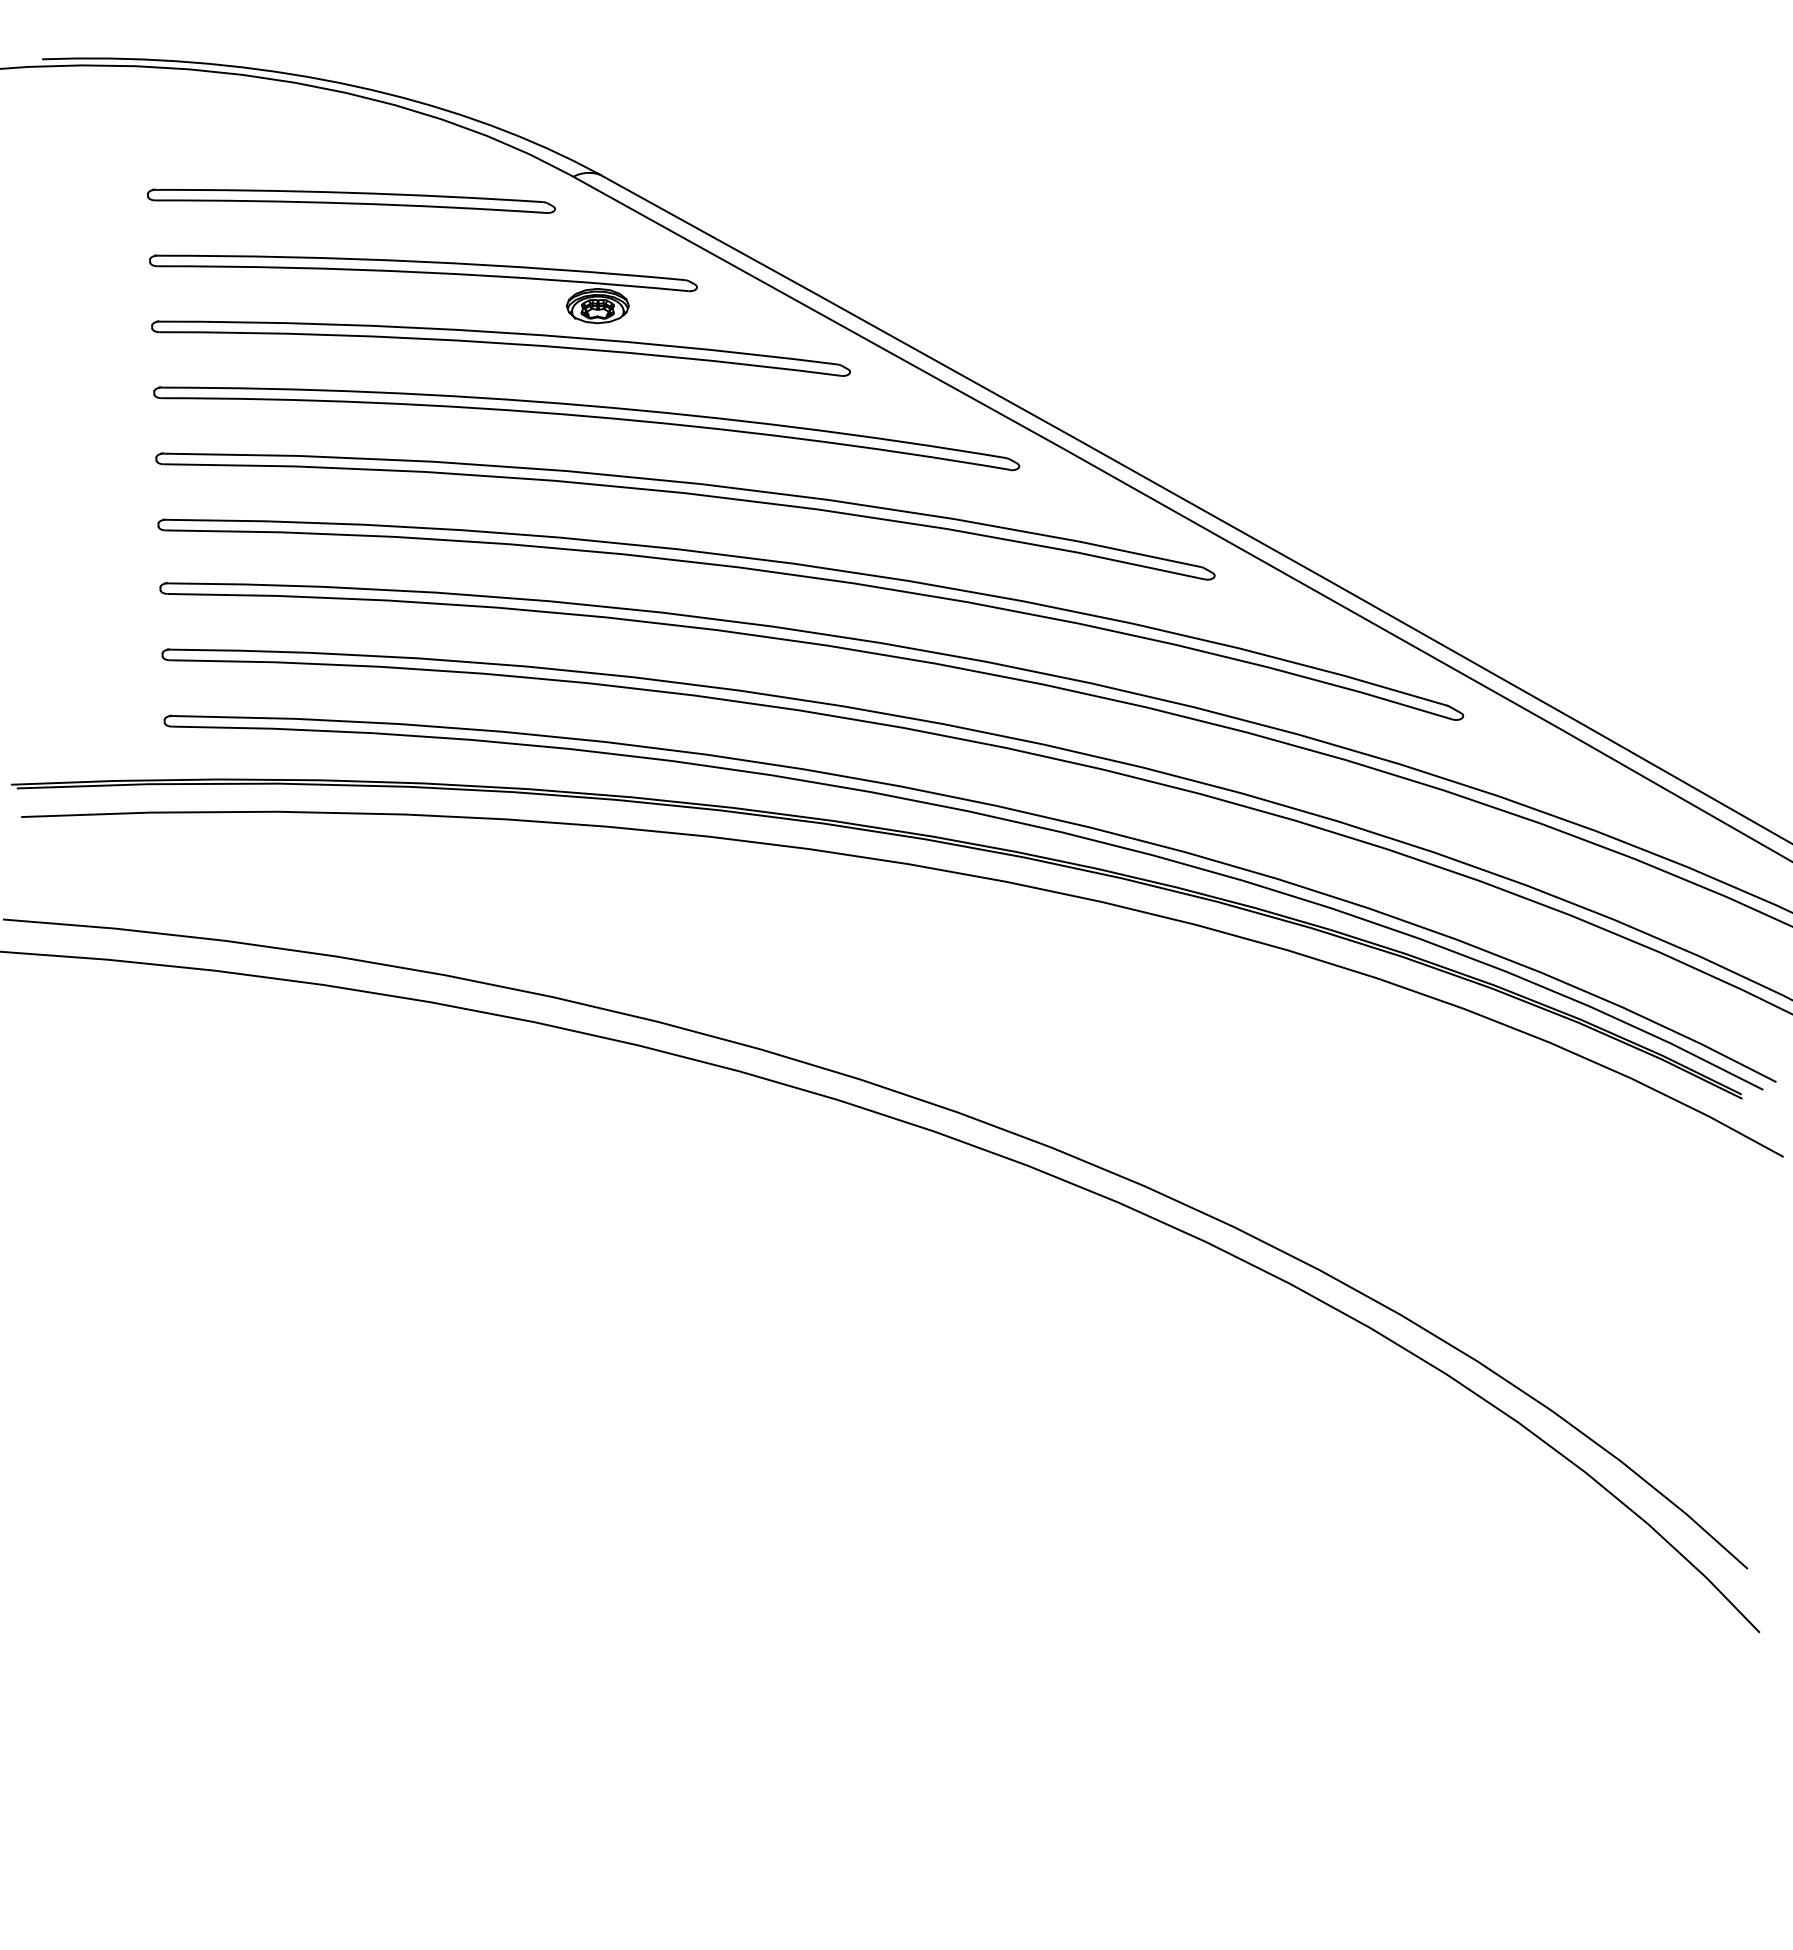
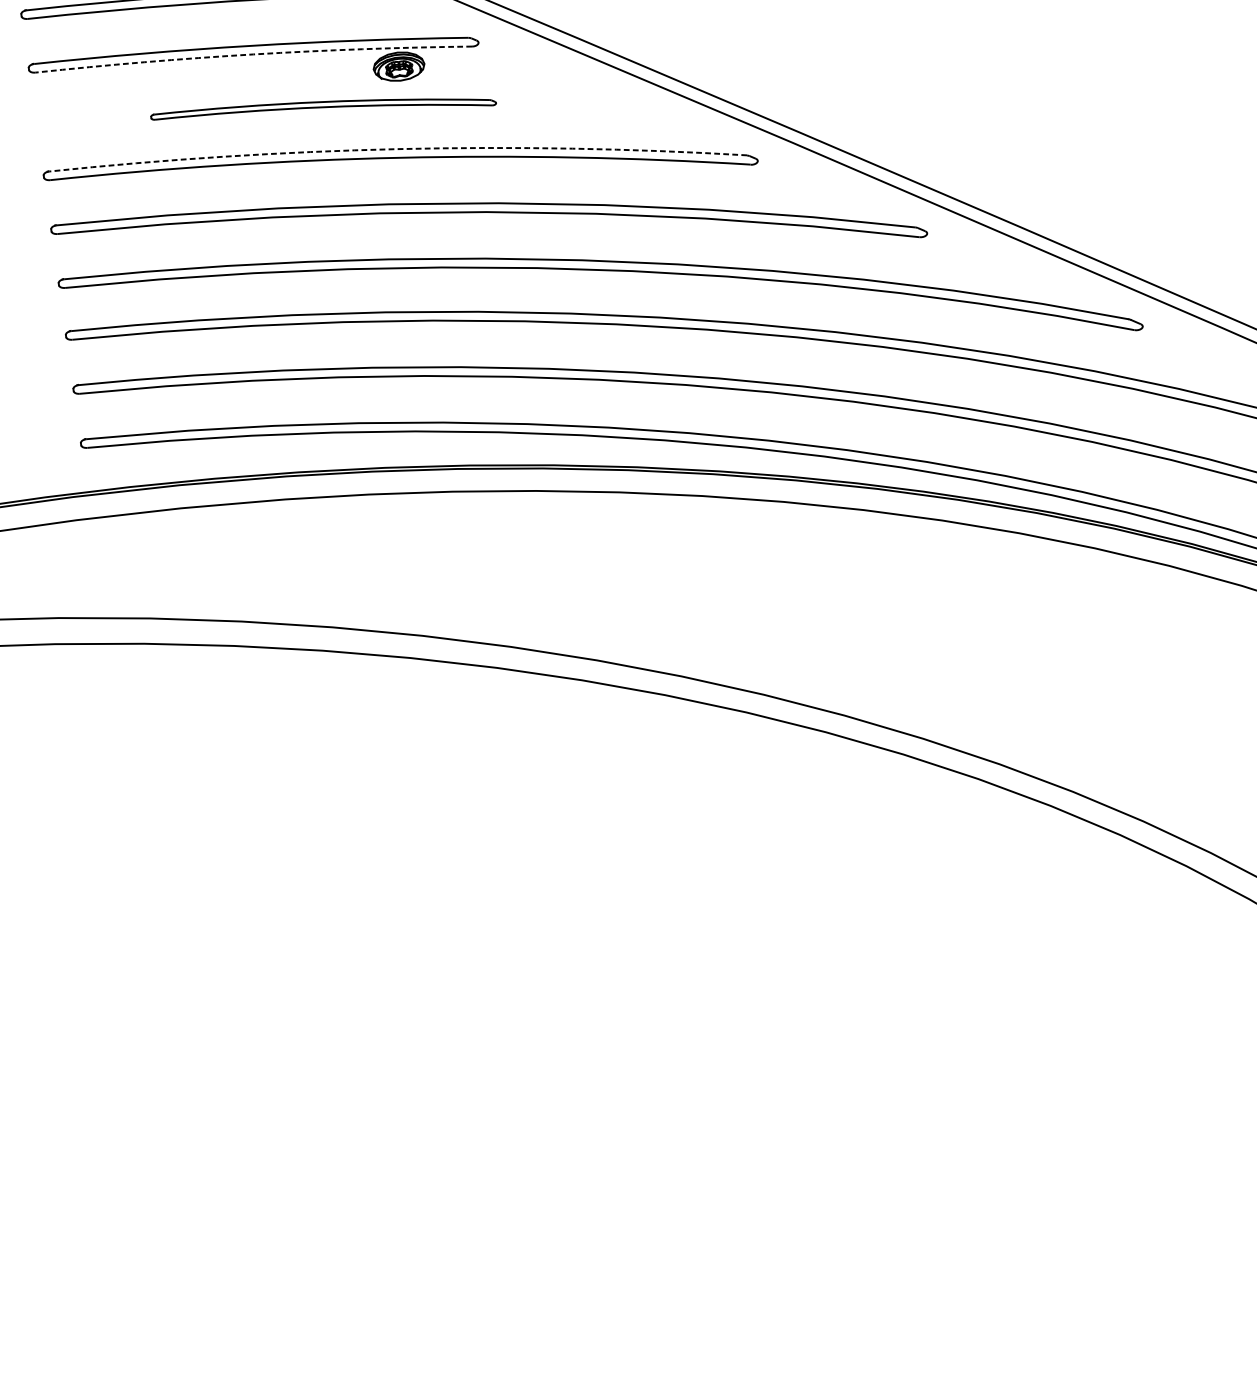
arc: (423, 272) -> (253, 54), solid -> dashed
part: (500, 348) -> (323, 109), size x0.6
arc: (585, 405) -> (397, 149), solid -> dashed

